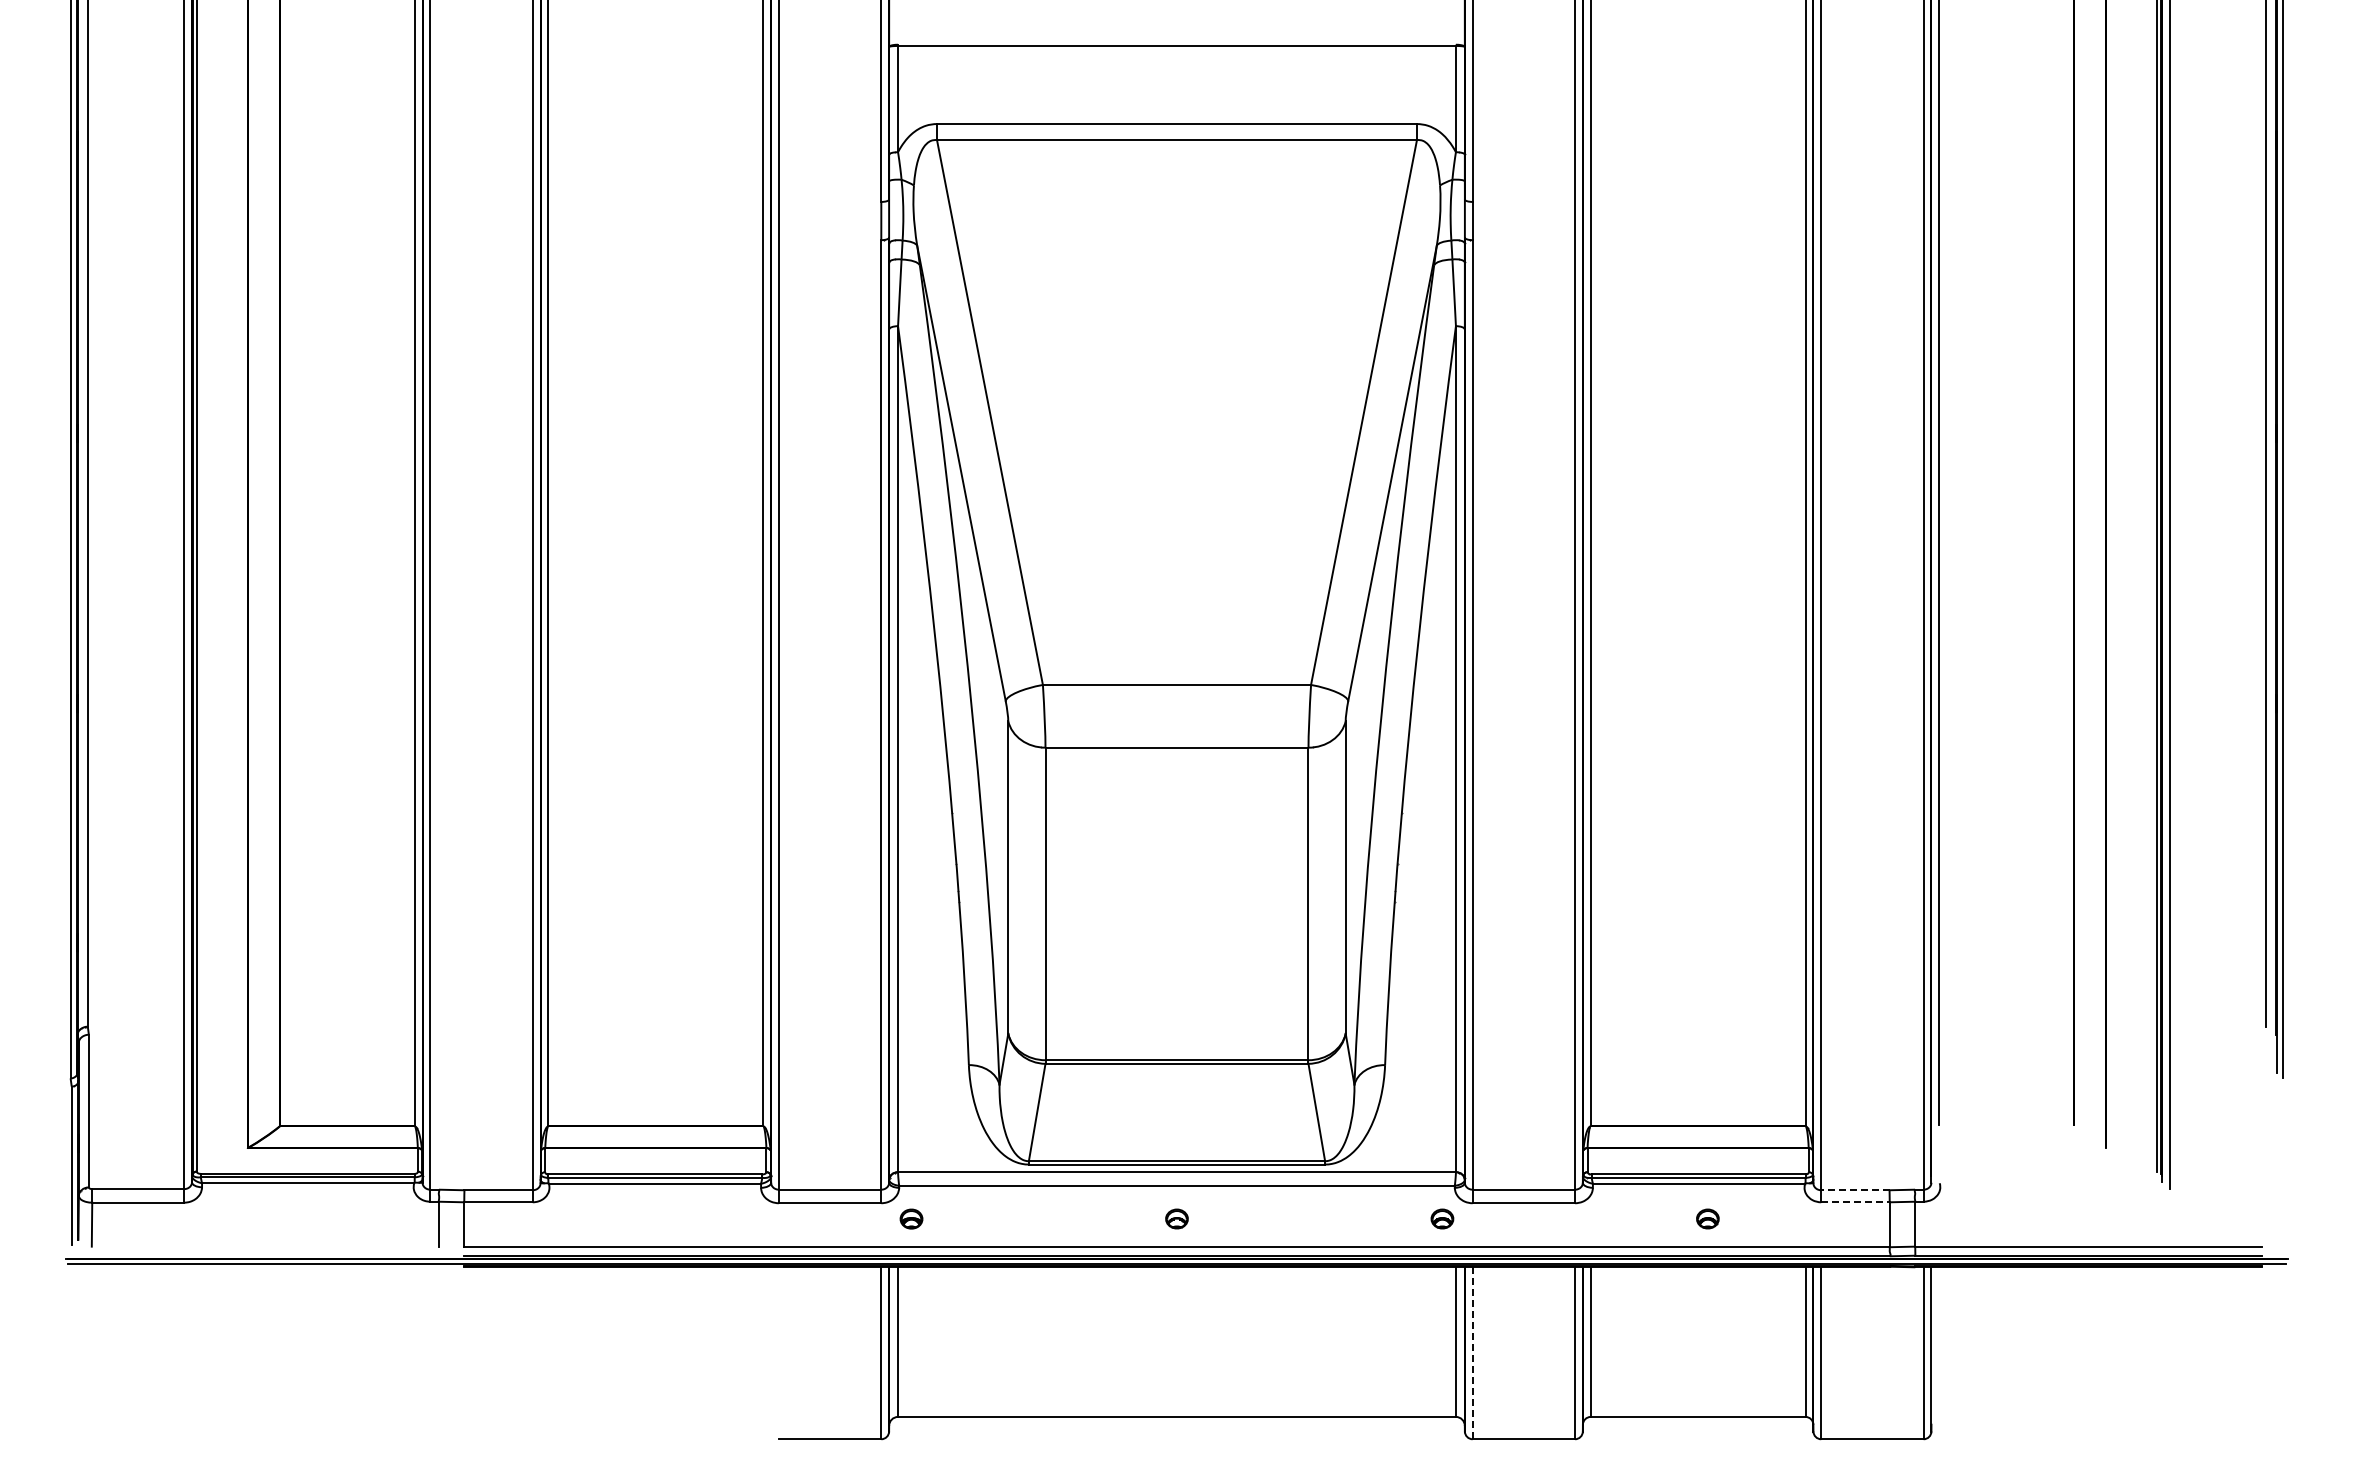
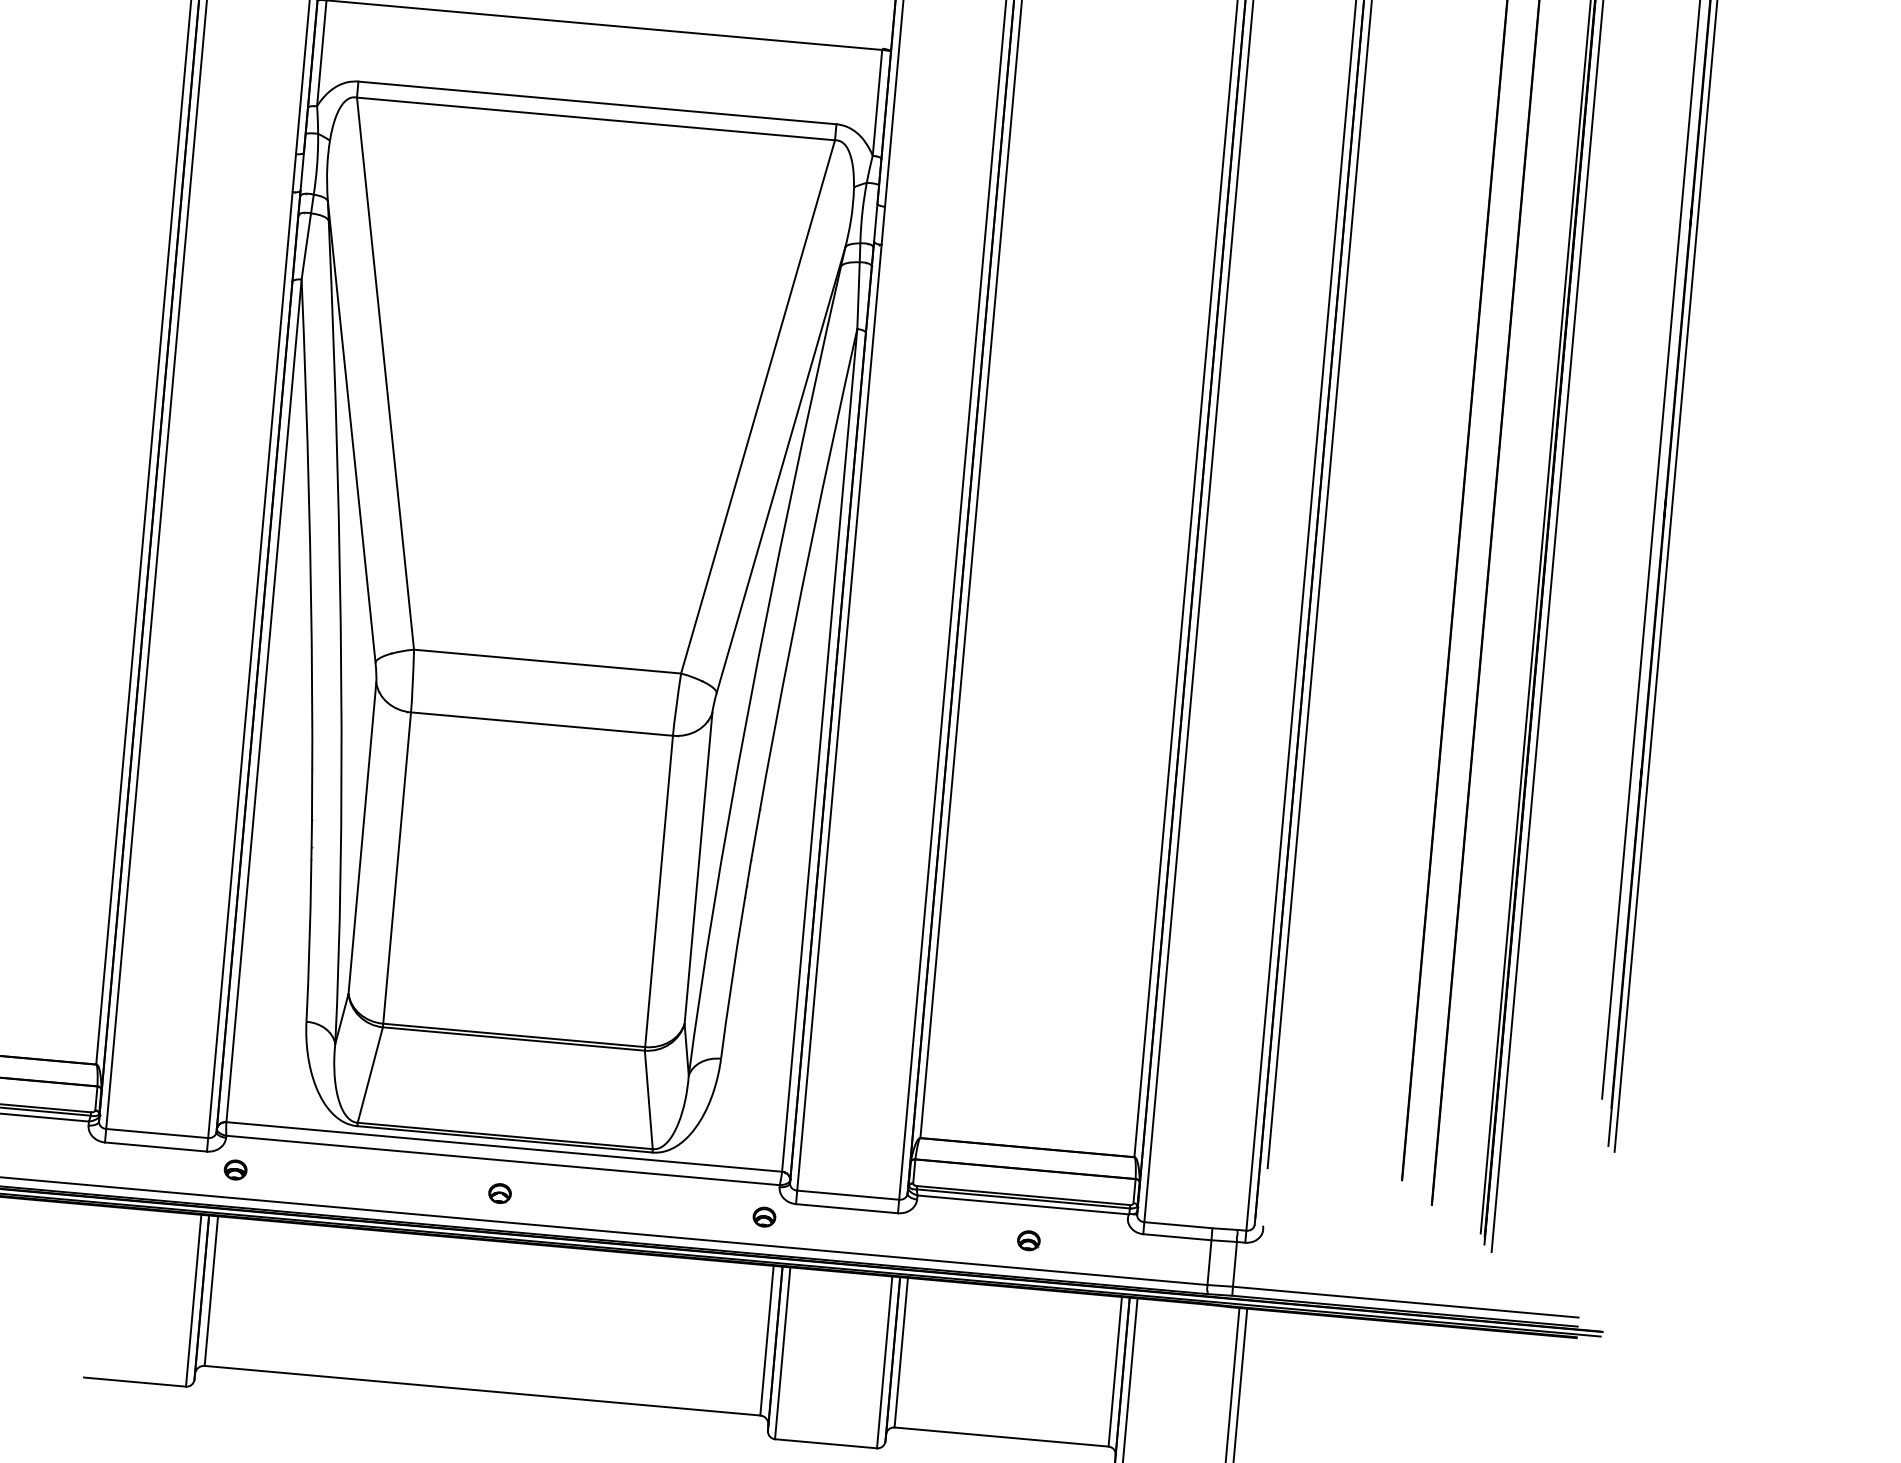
line: (1854, 1190) -> (1177, 1225), dashed -> solid
line: (1855, 1202) -> (1177, 1237), dashed -> solid
line: (1472, 1353) -> (782, 1353), dashed -> solid

